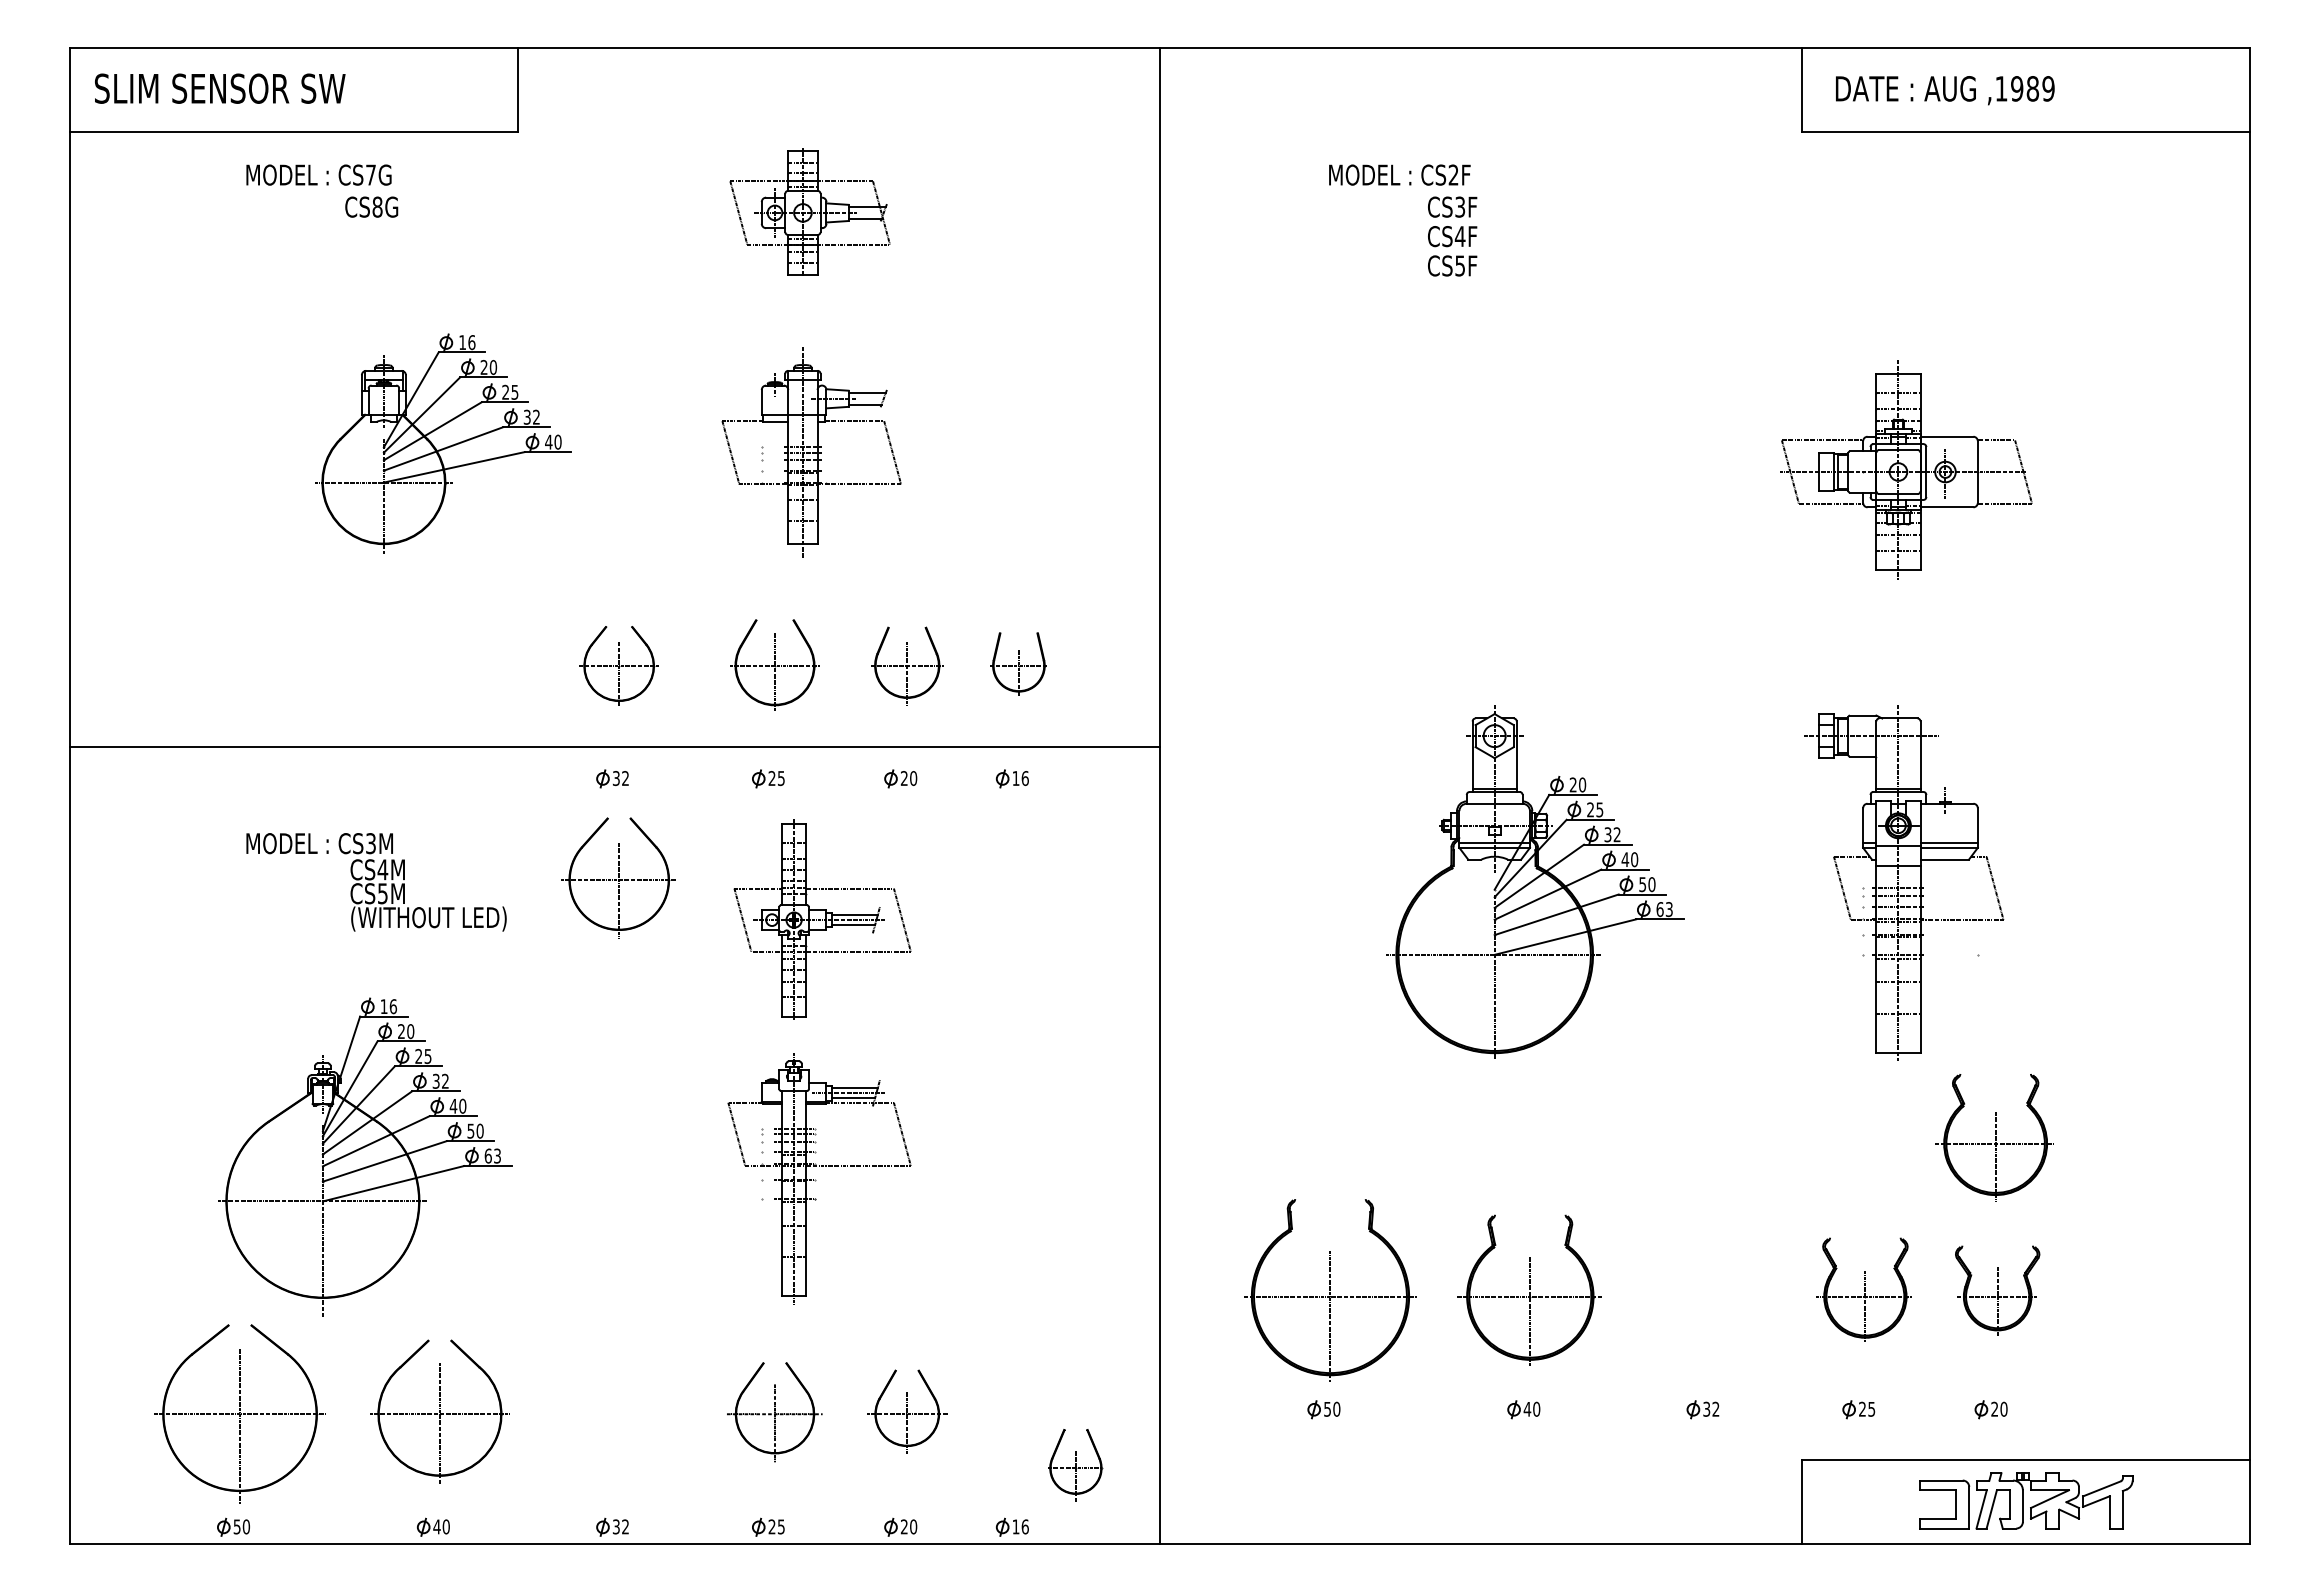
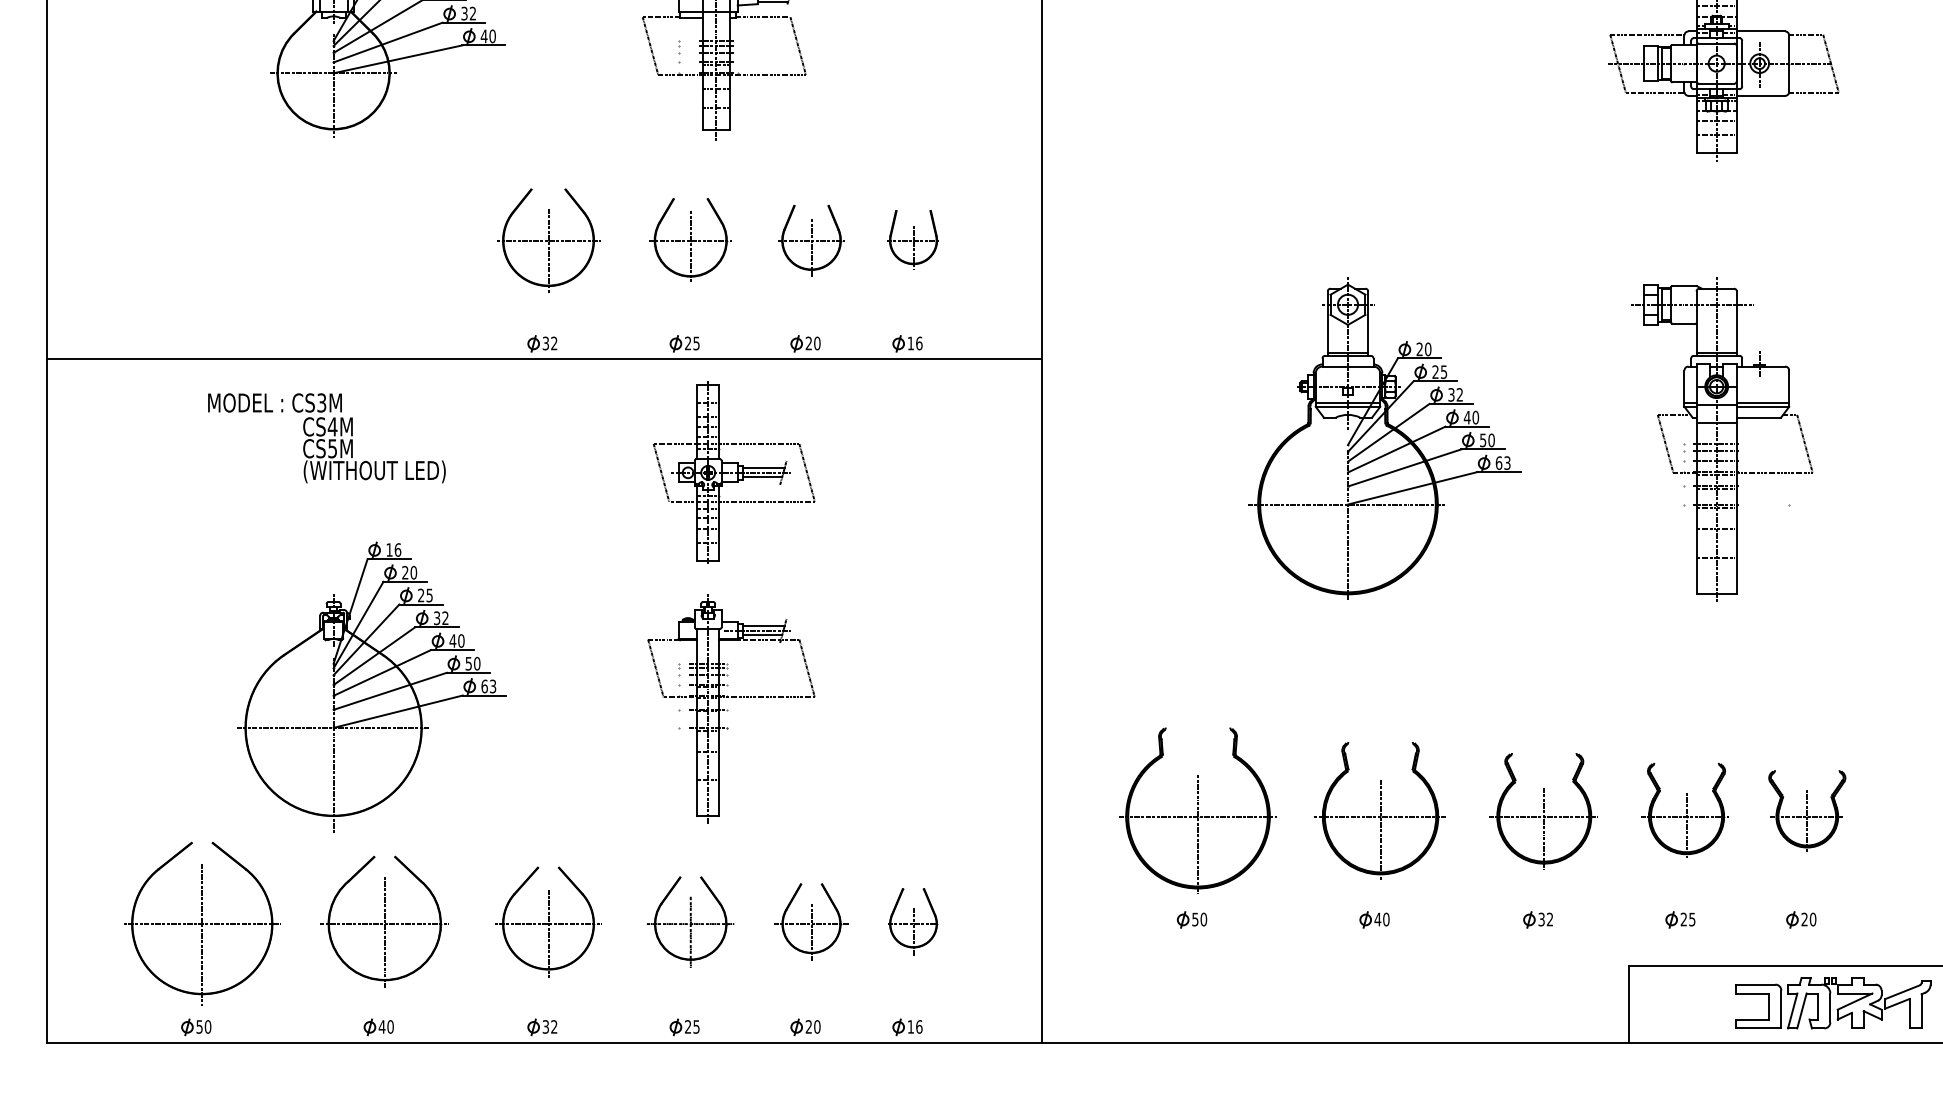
part: (618, 666) -> (547, 241), size x1.43
line: (614, 747) -> (544, 359), moved
part: (618, 877) -> (547, 921), moved
part: (1994, 1137) -> (1543, 811), moved
part: (365, 1156) -> (372, 686), moved
part: (1075, 1465) -> (913, 921), moved

